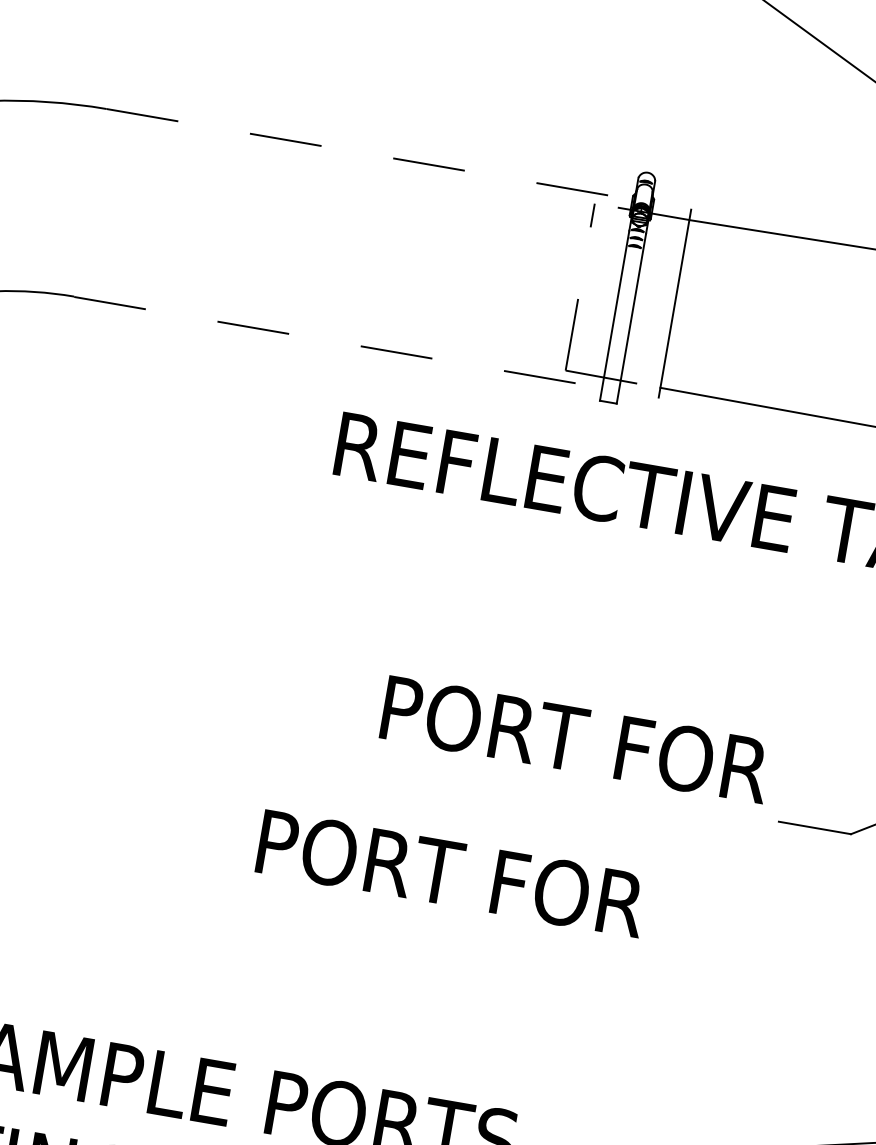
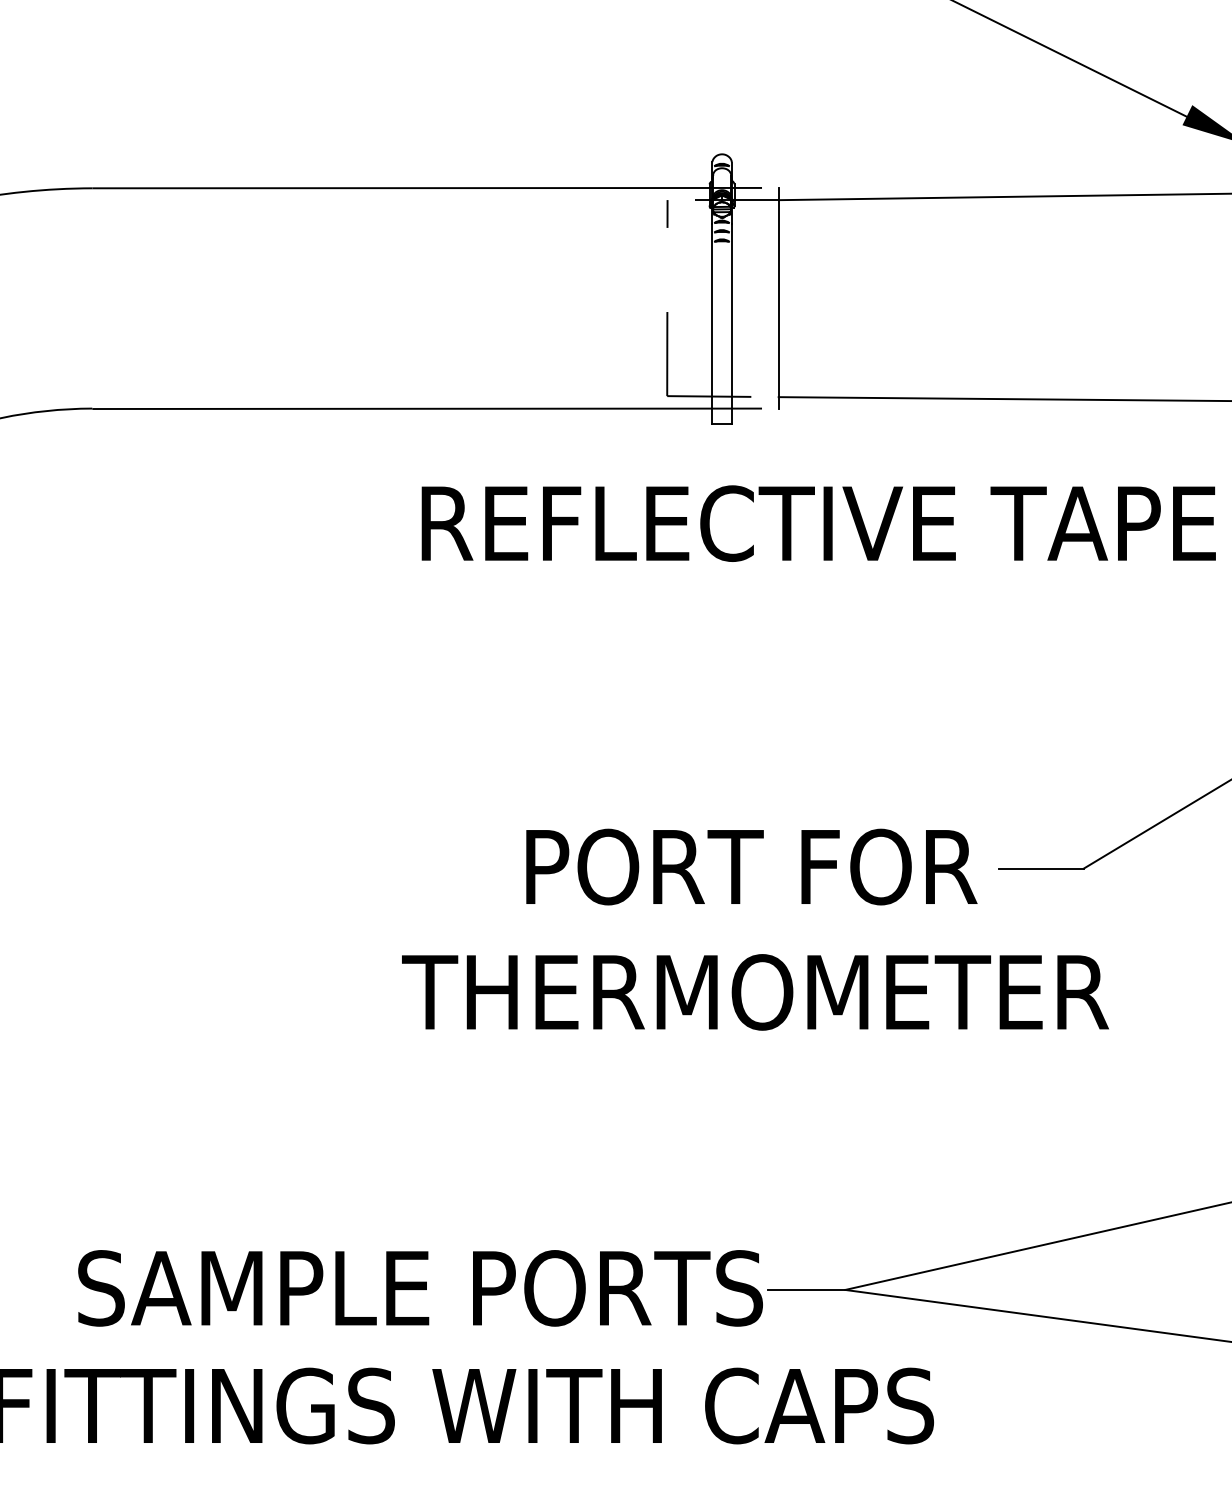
line: (392, 158) -> (427, 188), dashed -> solid
line: (359, 345) -> (427, 408), dashed -> solid
text: (575, 739) -> (751, 866), moved
text: (553, 891) -> (755, 992), PORT FOR -> THERMOMETER

